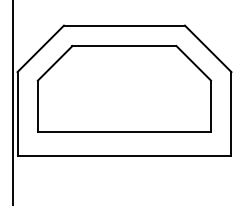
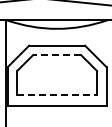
line: (123, 46) -> (56, 55), solid -> dashed
line: (125, 131) -> (57, 94), solid -> dashed

